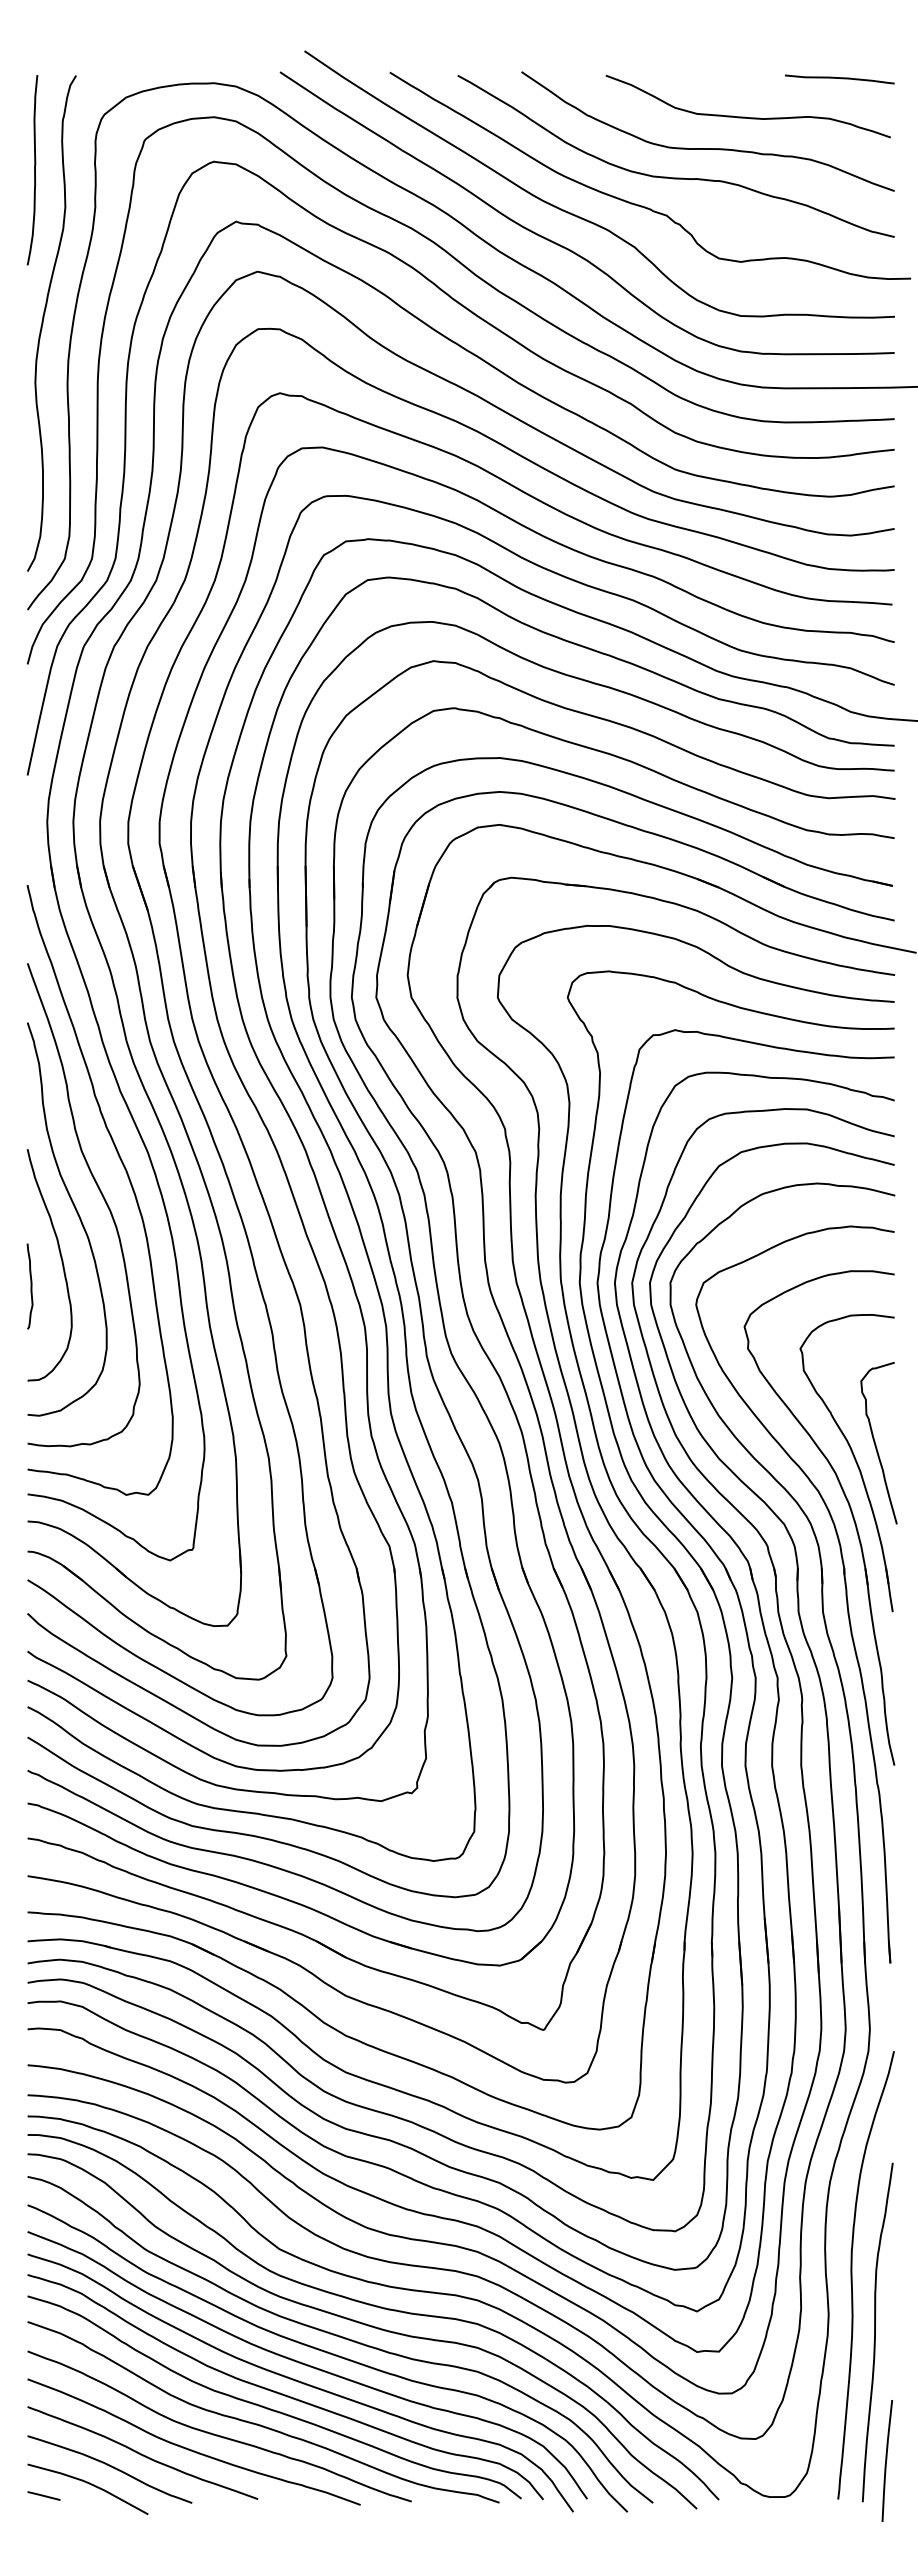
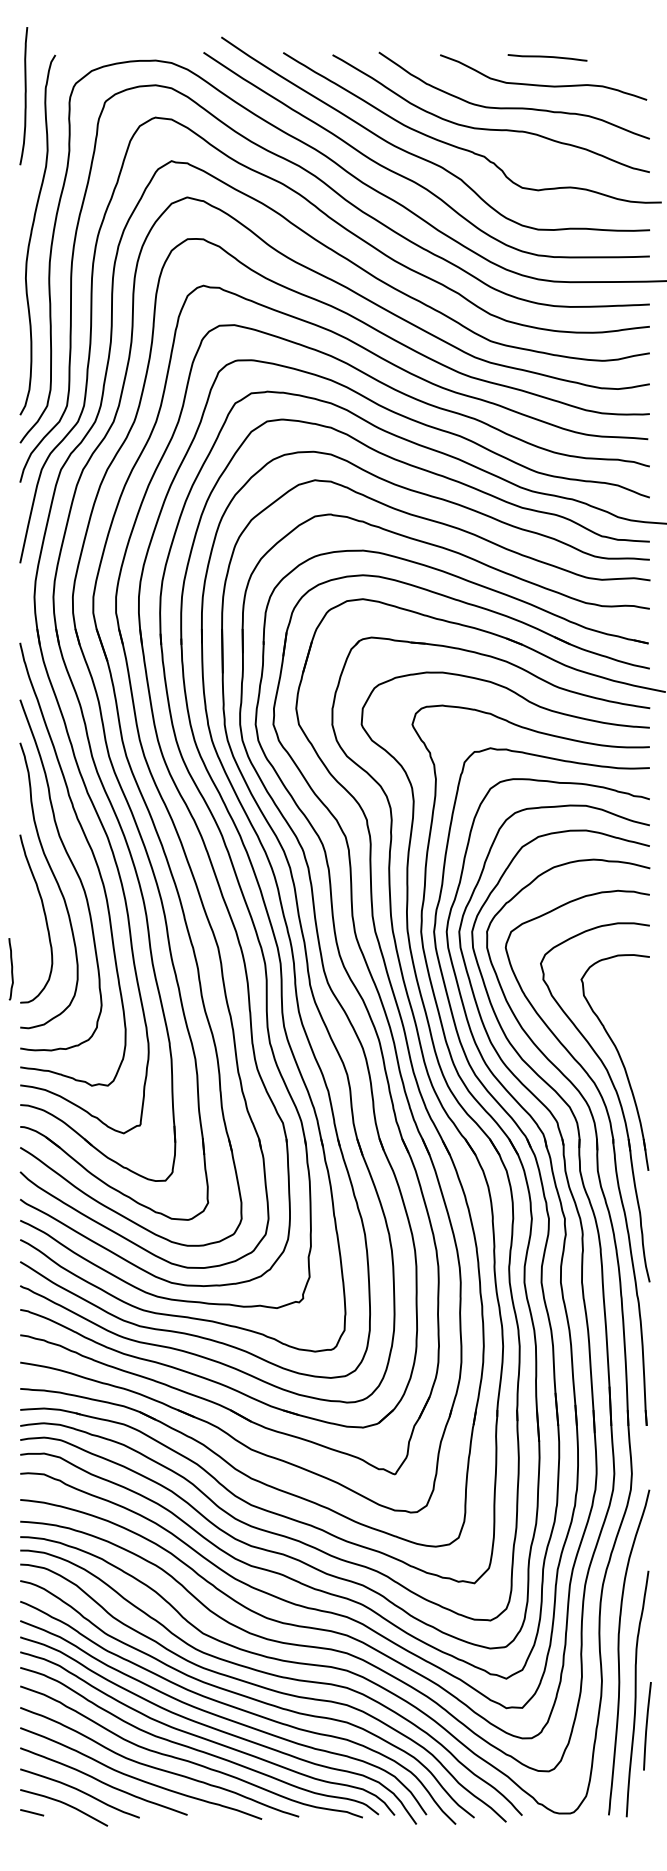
curve: (839, 78) -> (547, 57), moved
curve: (34, 170) -> (25, 96), moved
curve: (30, 1286) -> (11, 969), moved
curve: (876, 1444) -> (636, 1049), removed
line: (887, 2460) -> (647, 1725), moved

